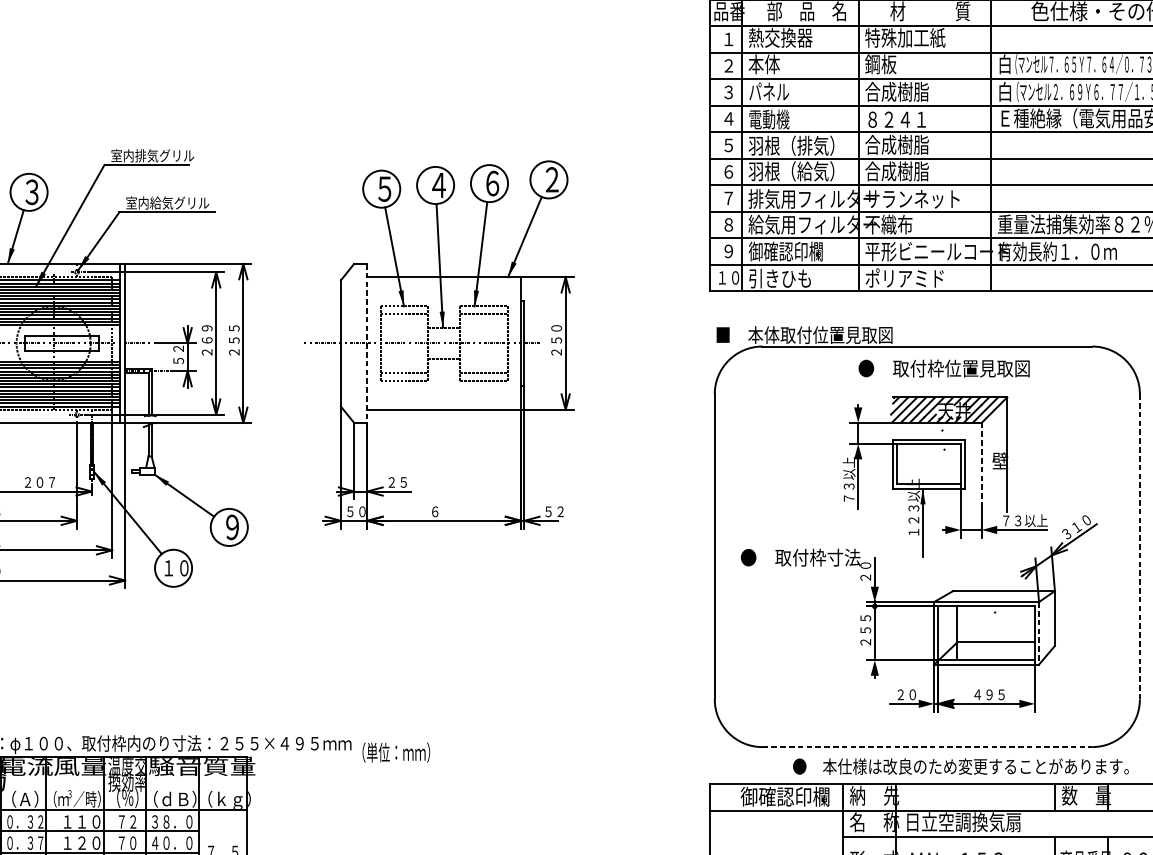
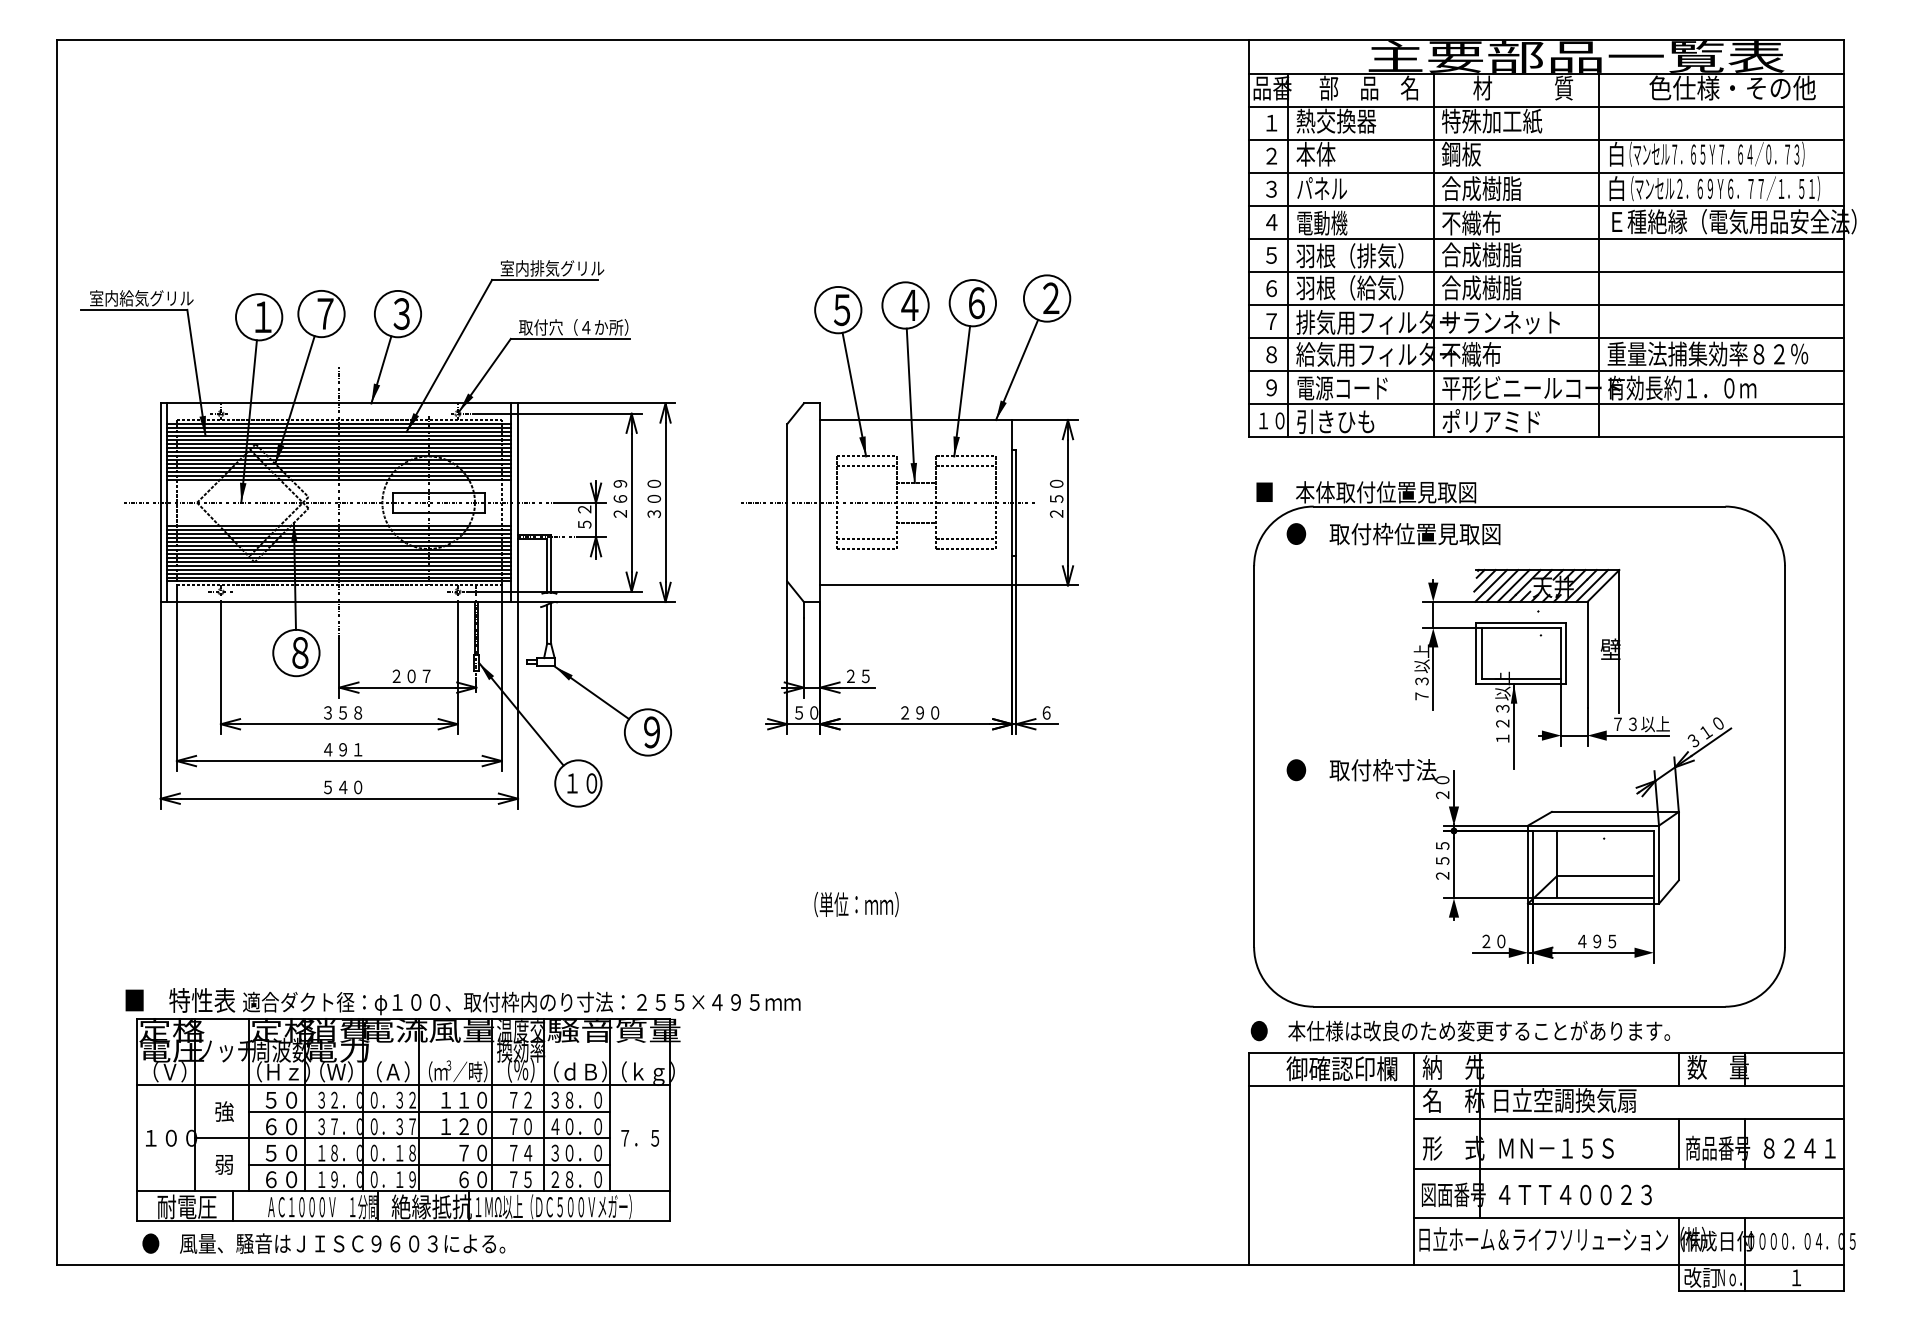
text: (895, 119) -> (1479, 222), ８２４１ -> 不織布
text: (169, 203) -> (573, 327), 室内給気グリル -> 取付穴（４か所）
text: (785, 251) -> (1342, 387), 御確認印欄 -> 電源コード
text: (233, 340) -> (653, 498), ２５５ -> ３００
line: (367, 344) -> (820, 503), dashed -> solid
text: (944, 368) -> (1393, 533), moved
line: (981, 464) -> (1587, 654), dashed -> solid
text: (447, 511) -> (920, 712), ６ -> ２９０
text: (554, 511) -> (1053, 712), ５２ -> ６
line: (1139, 546) -> (1784, 756), dashed -> solid
line: (1039, 633) -> (1659, 865), dashed -> solid
line: (927, 746) -> (1519, 1006), dashed -> solid
text: (396, 752) -> (856, 904), moved
text: (960, 766) -> (1460, 1030), moved

